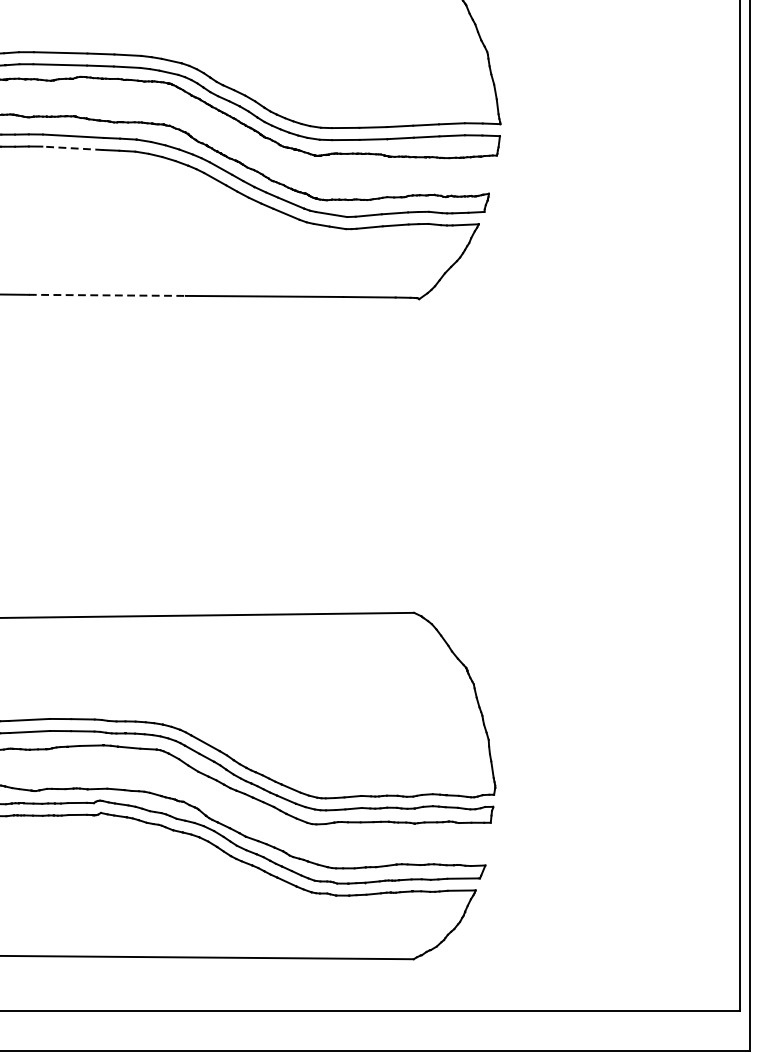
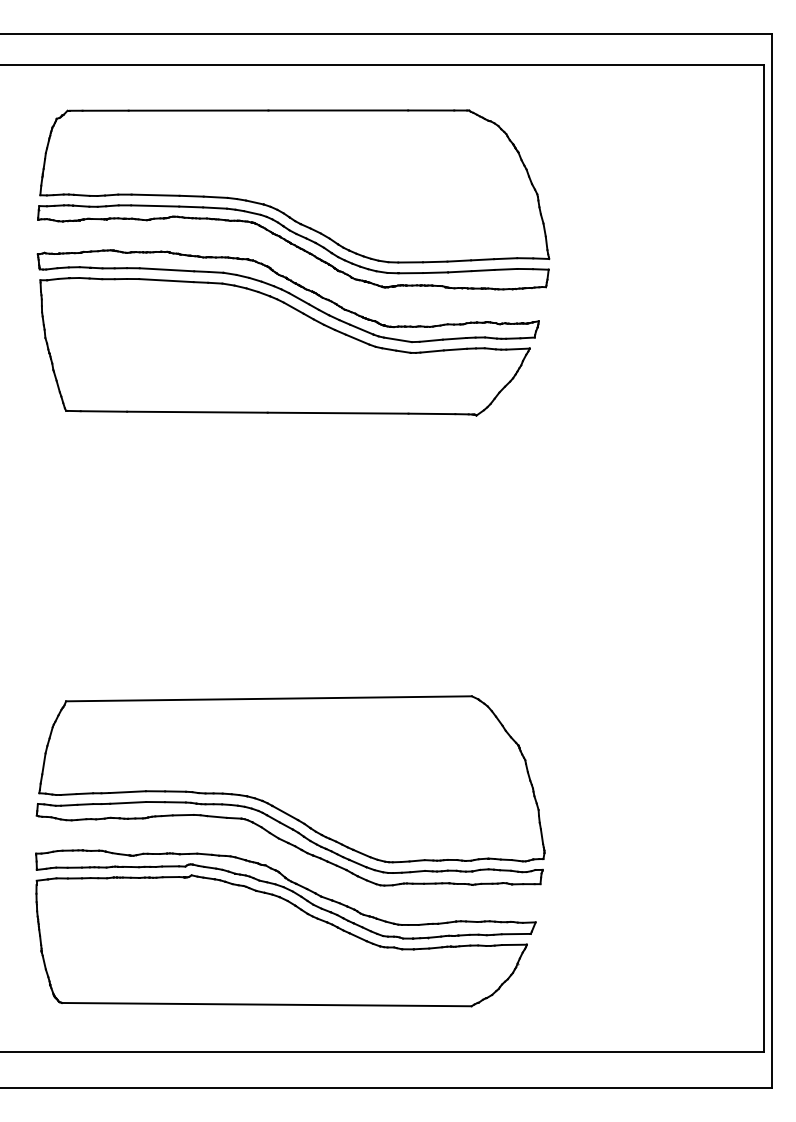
line: (71, 148) -> (165, 280), dashed -> solid
line: (107, 295) -> (197, 412), dashed -> solid

